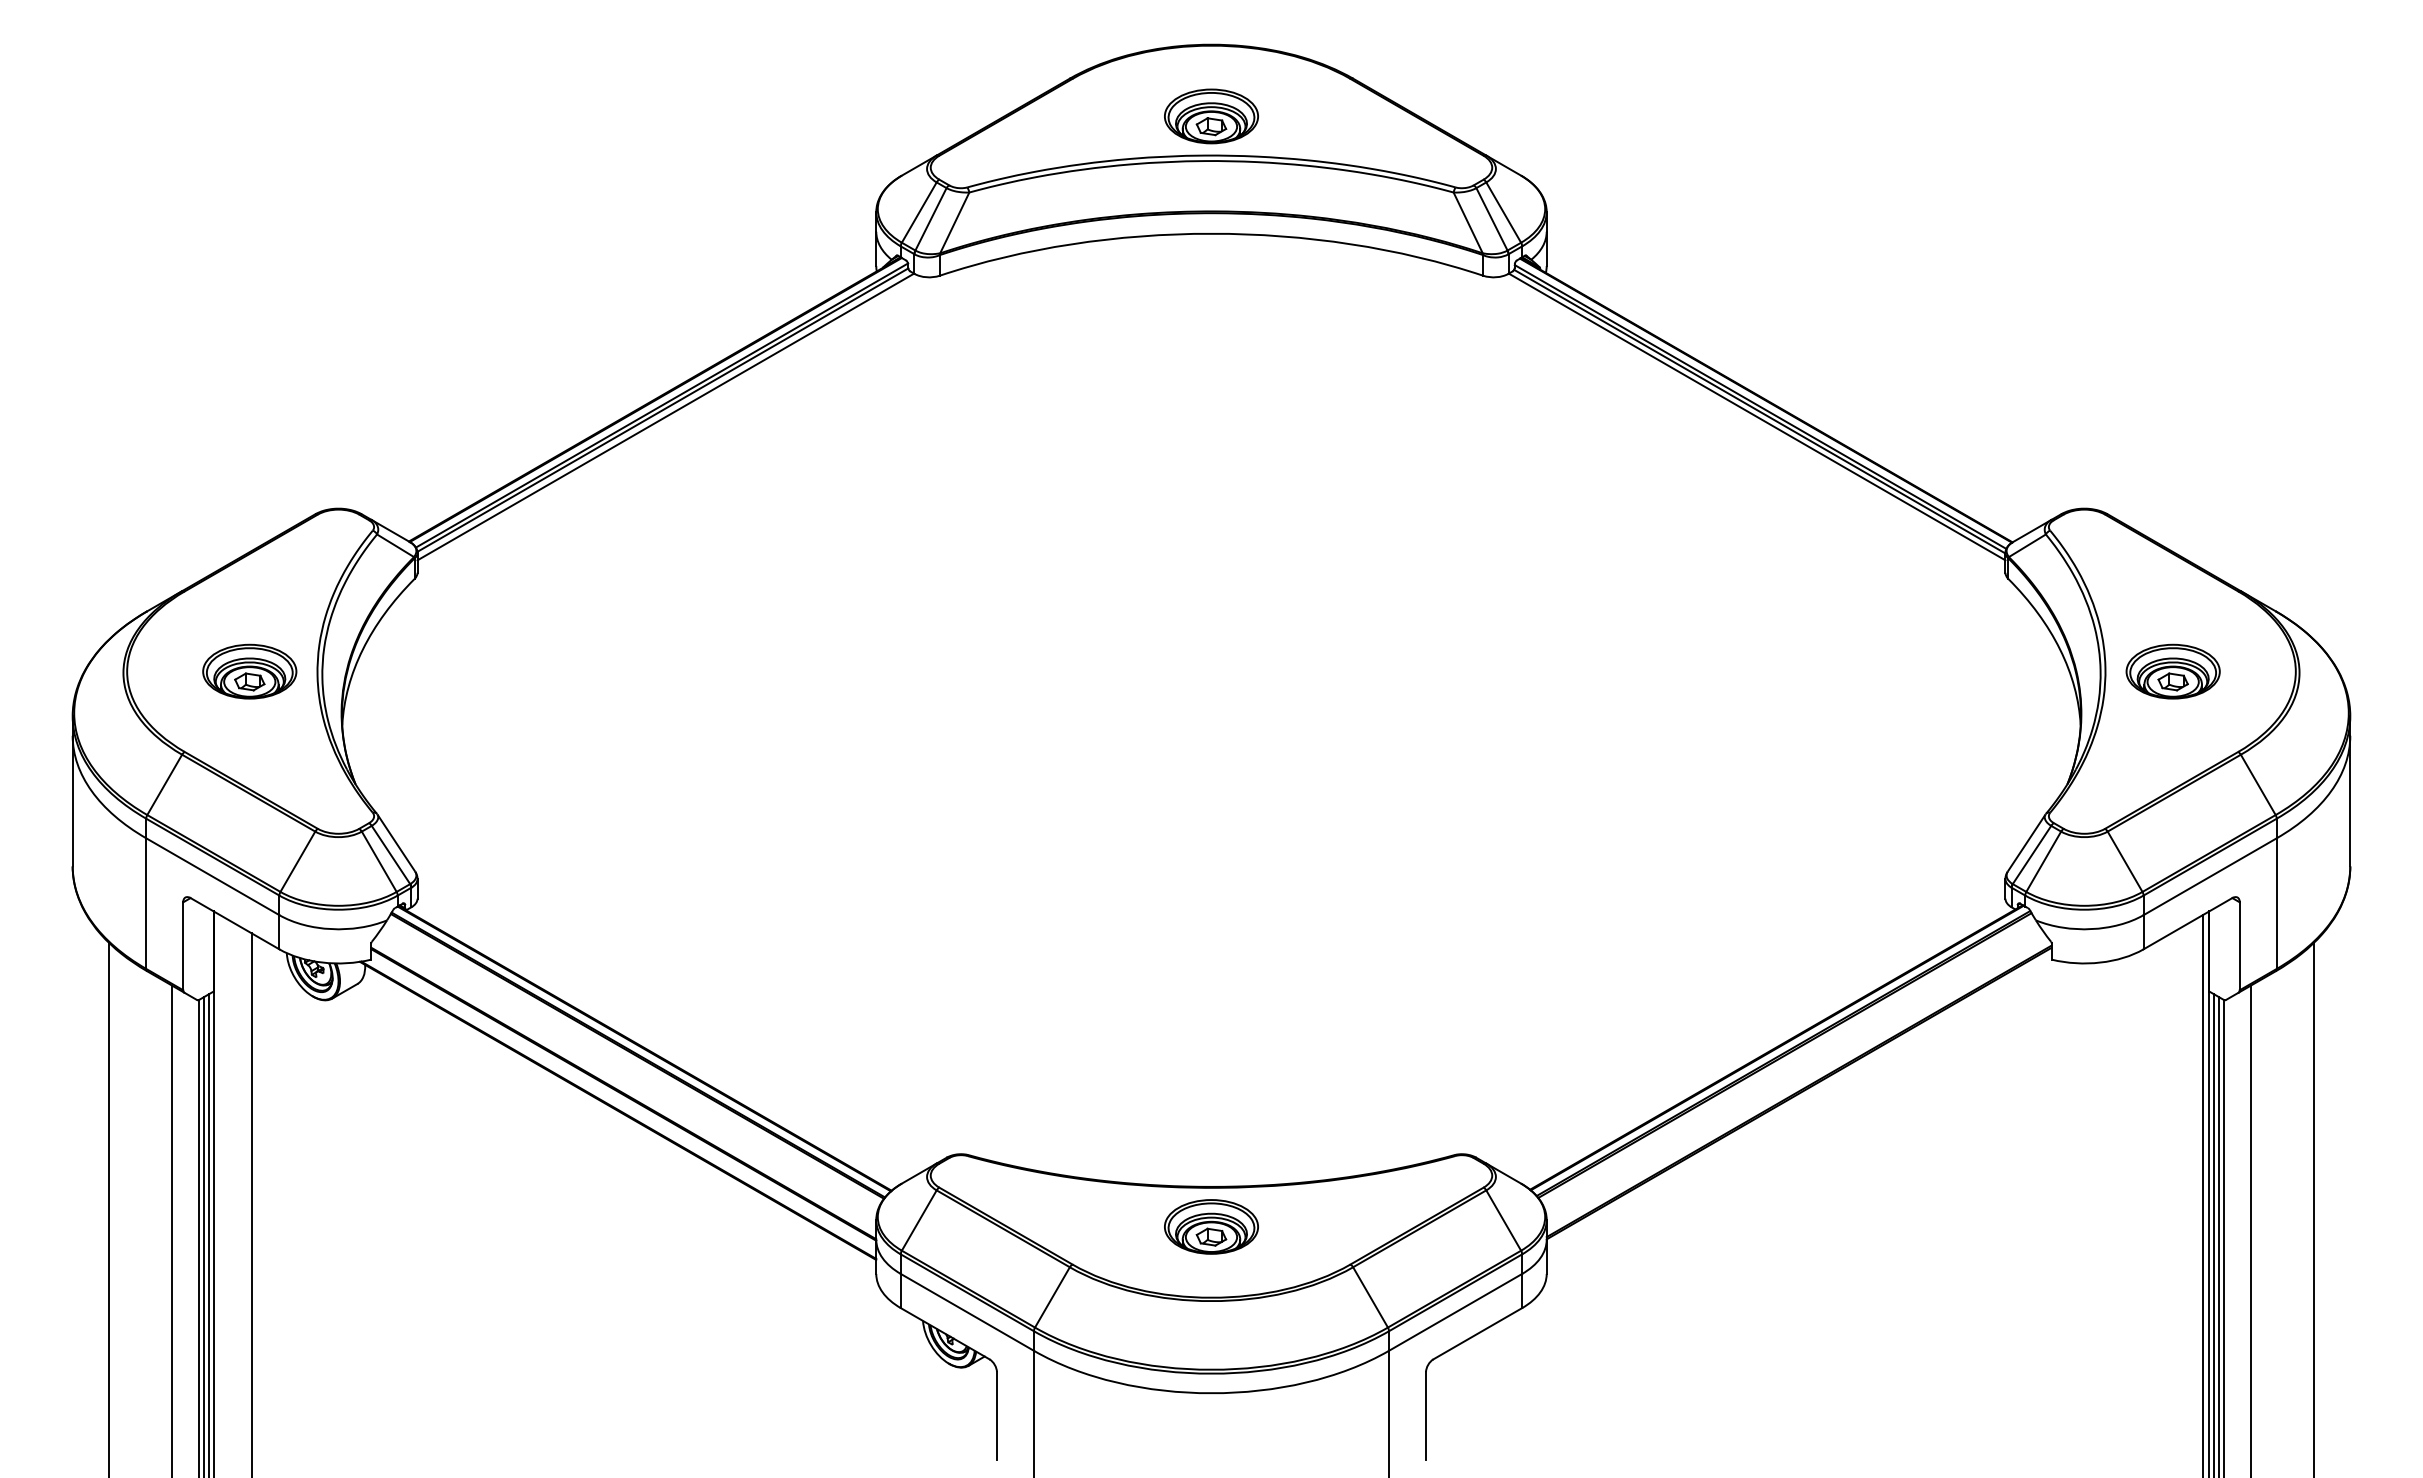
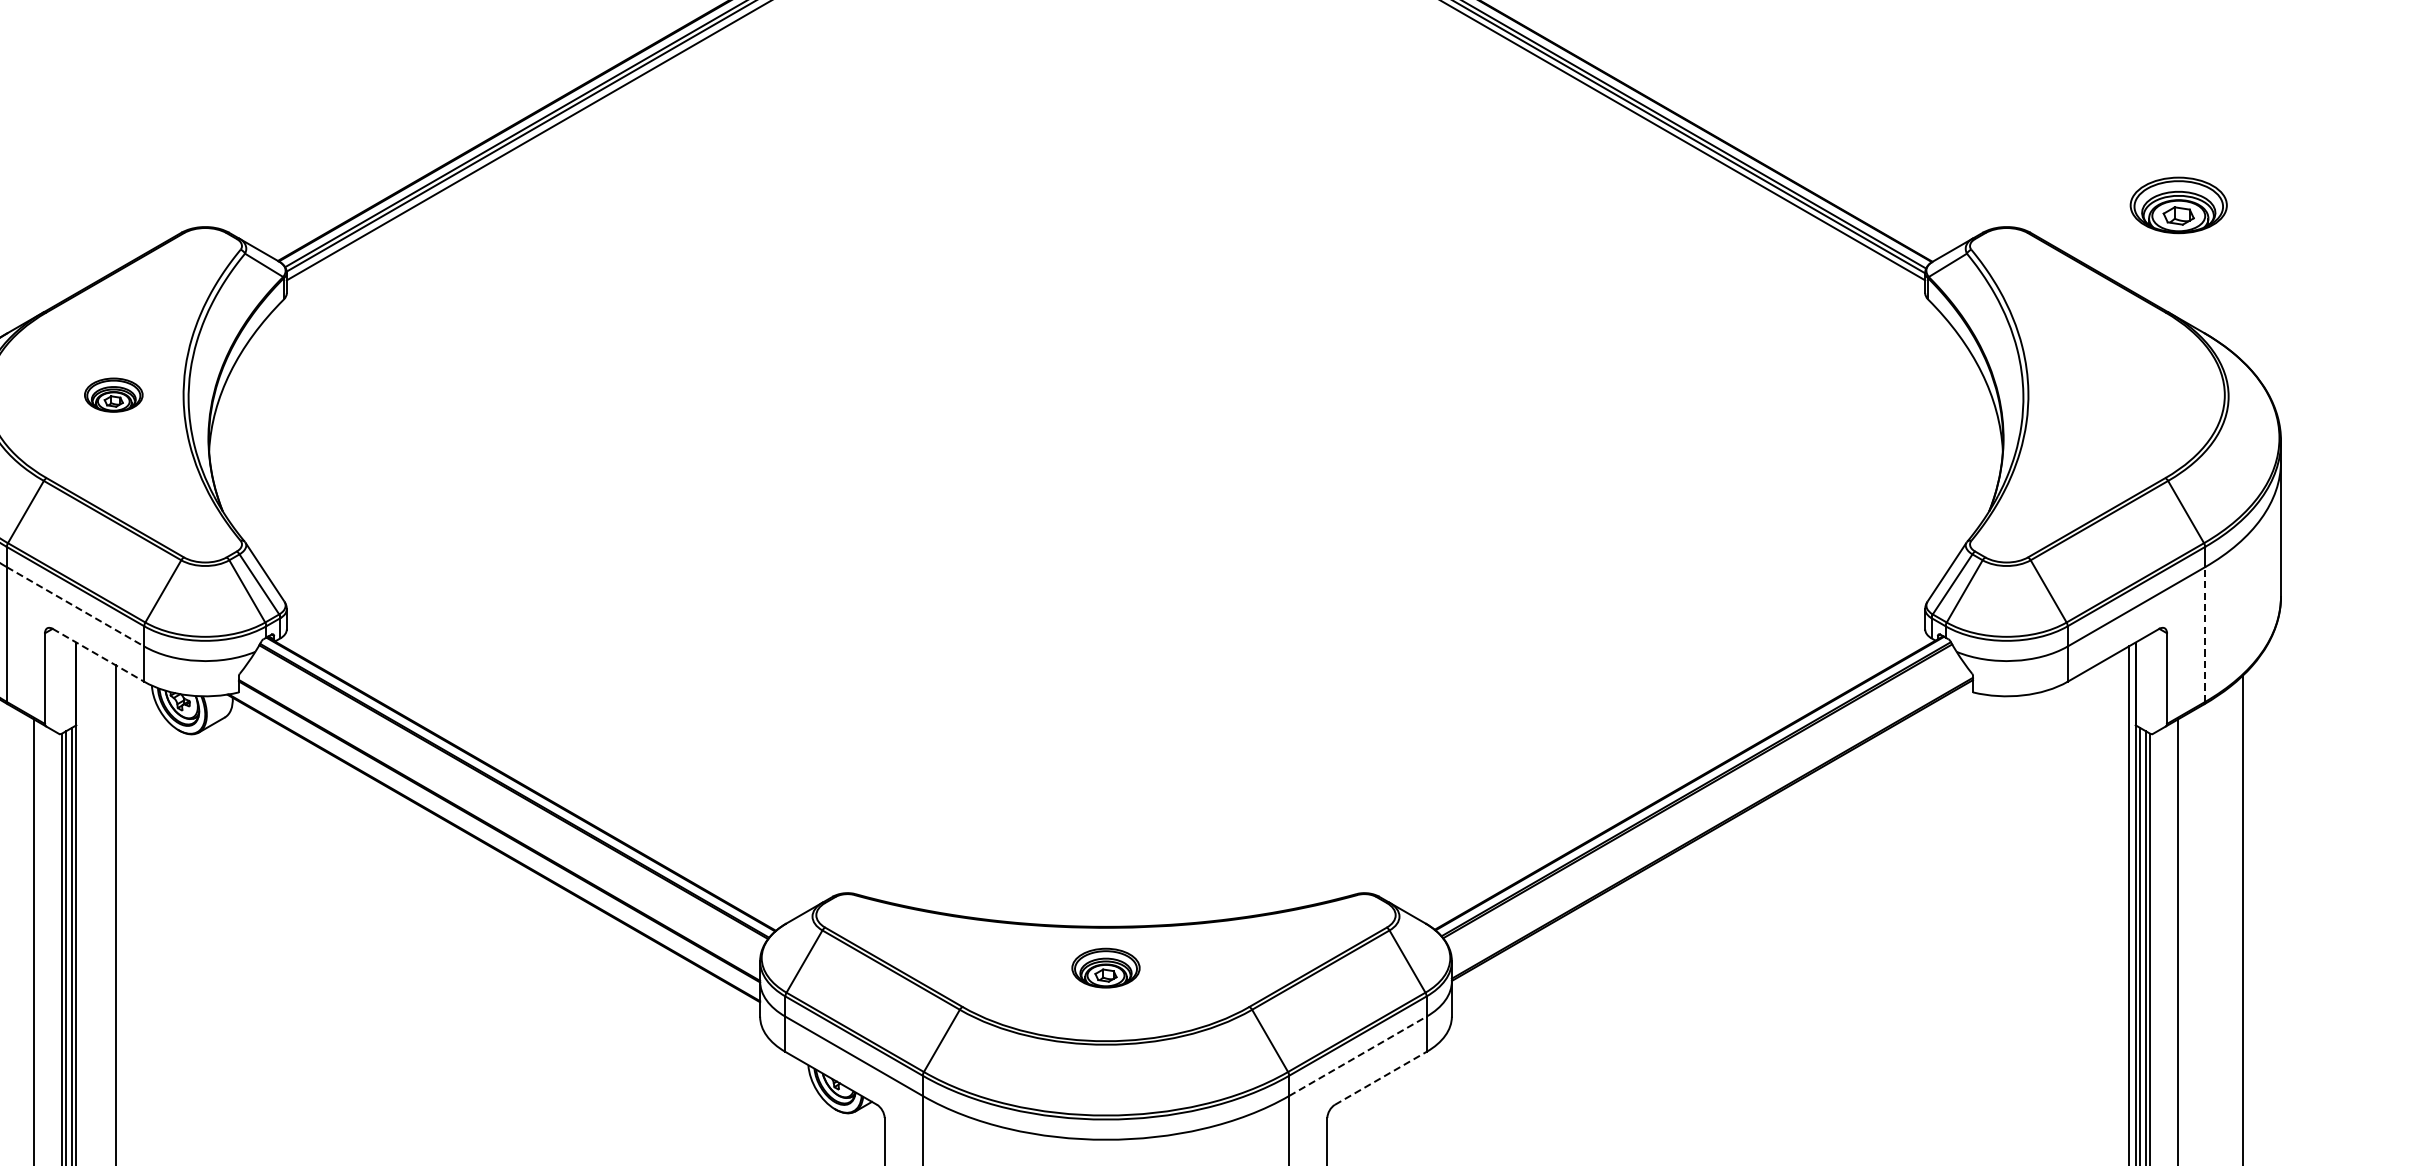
part: (249, 671) -> (113, 395), size x0.6
part: (2172, 671) -> (2178, 205), moved
line: (212, 876) -> (75, 606), solid -> dashed
line: (2276, 903) -> (2204, 634), solid -> dashed
line: (235, 923) -> (98, 655), solid -> dashed
part: (1211, 1226) -> (1106, 967), size x0.7
line: (1455, 1312) -> (1357, 1056), solid -> dashed
line: (1478, 1333) -> (1381, 1078), solid -> dashed

